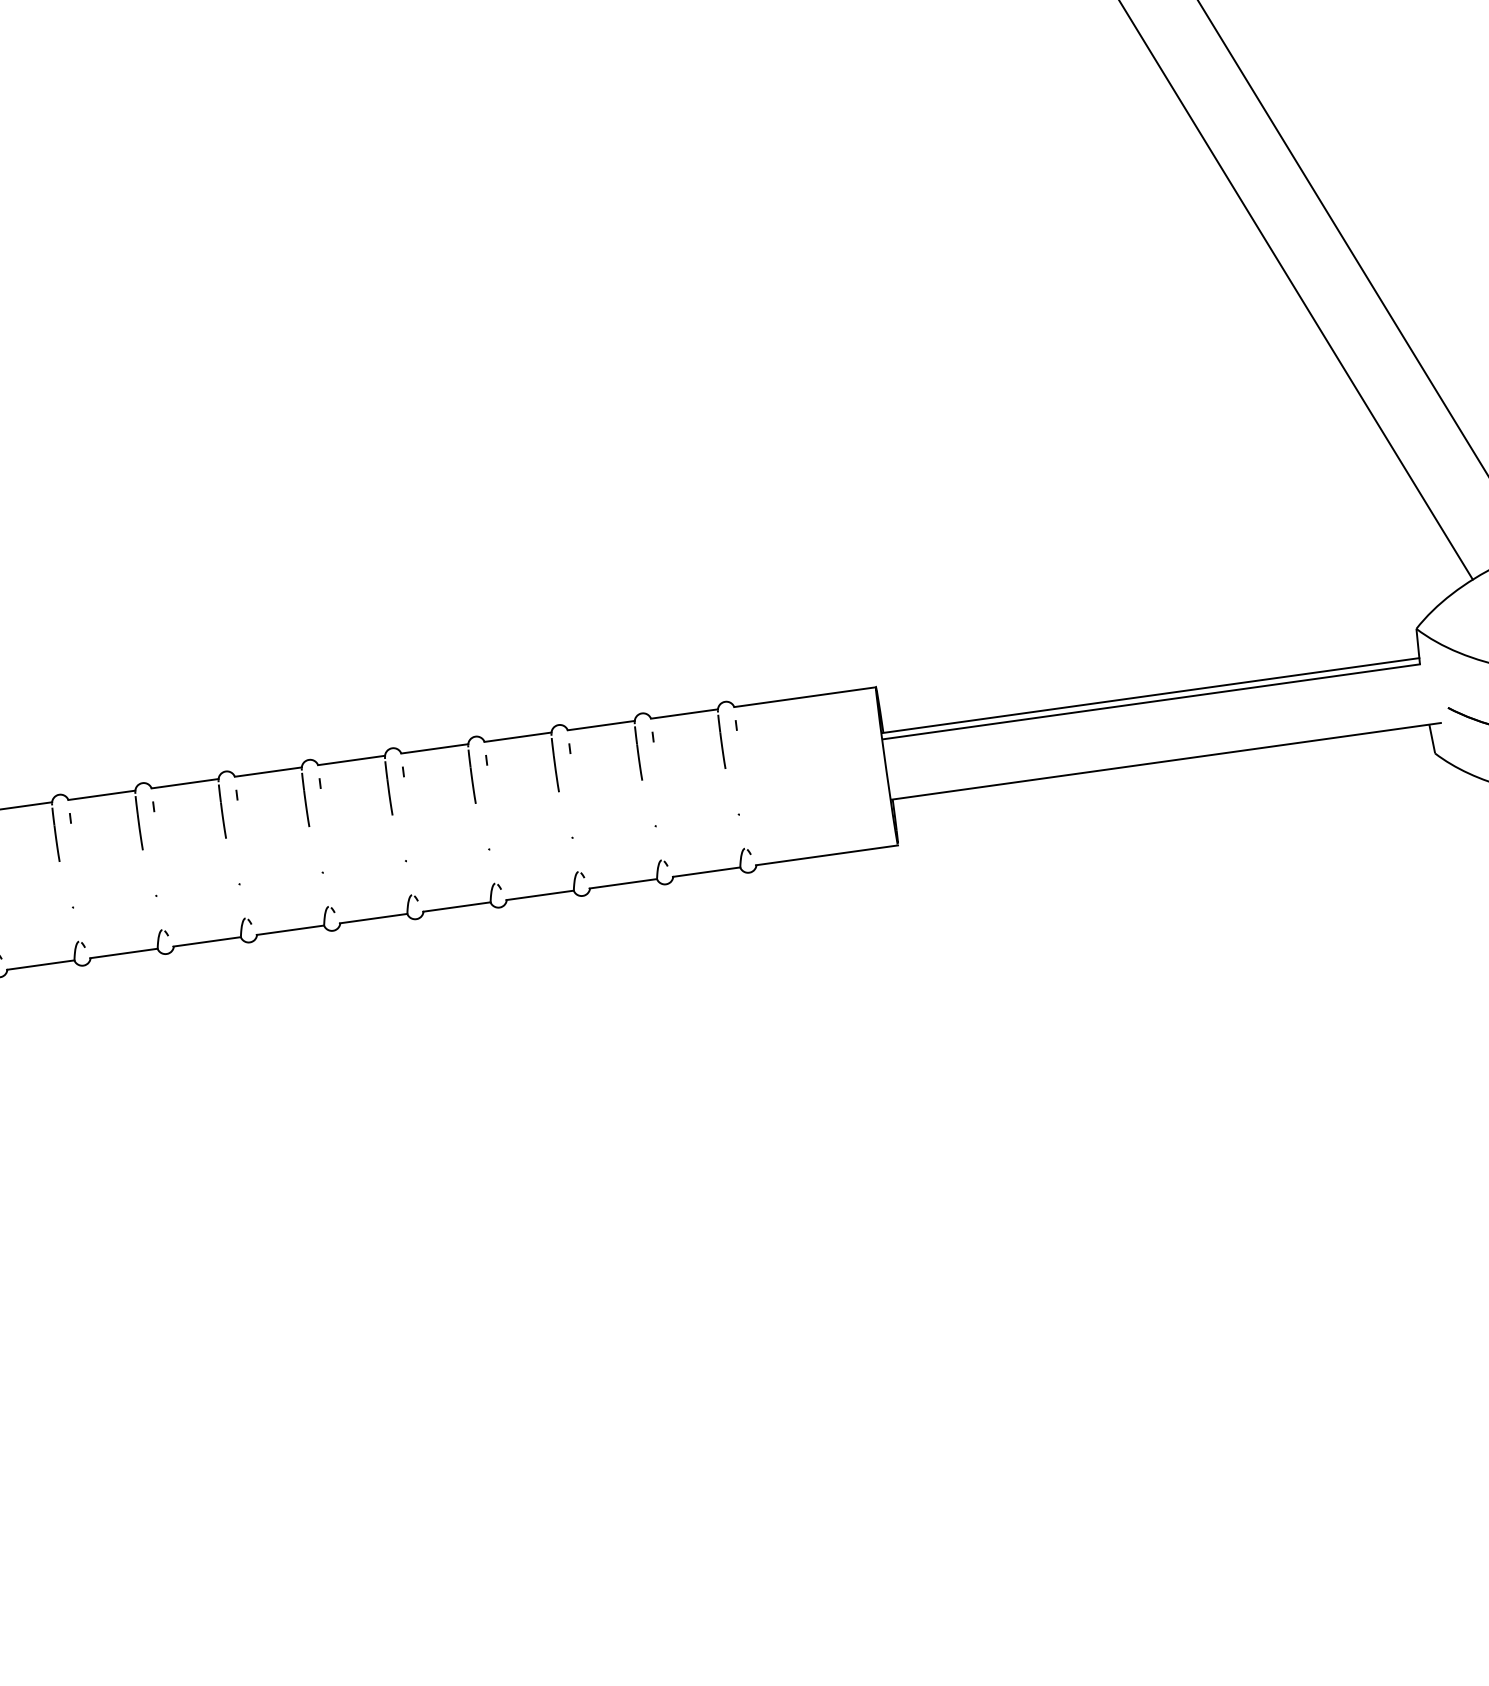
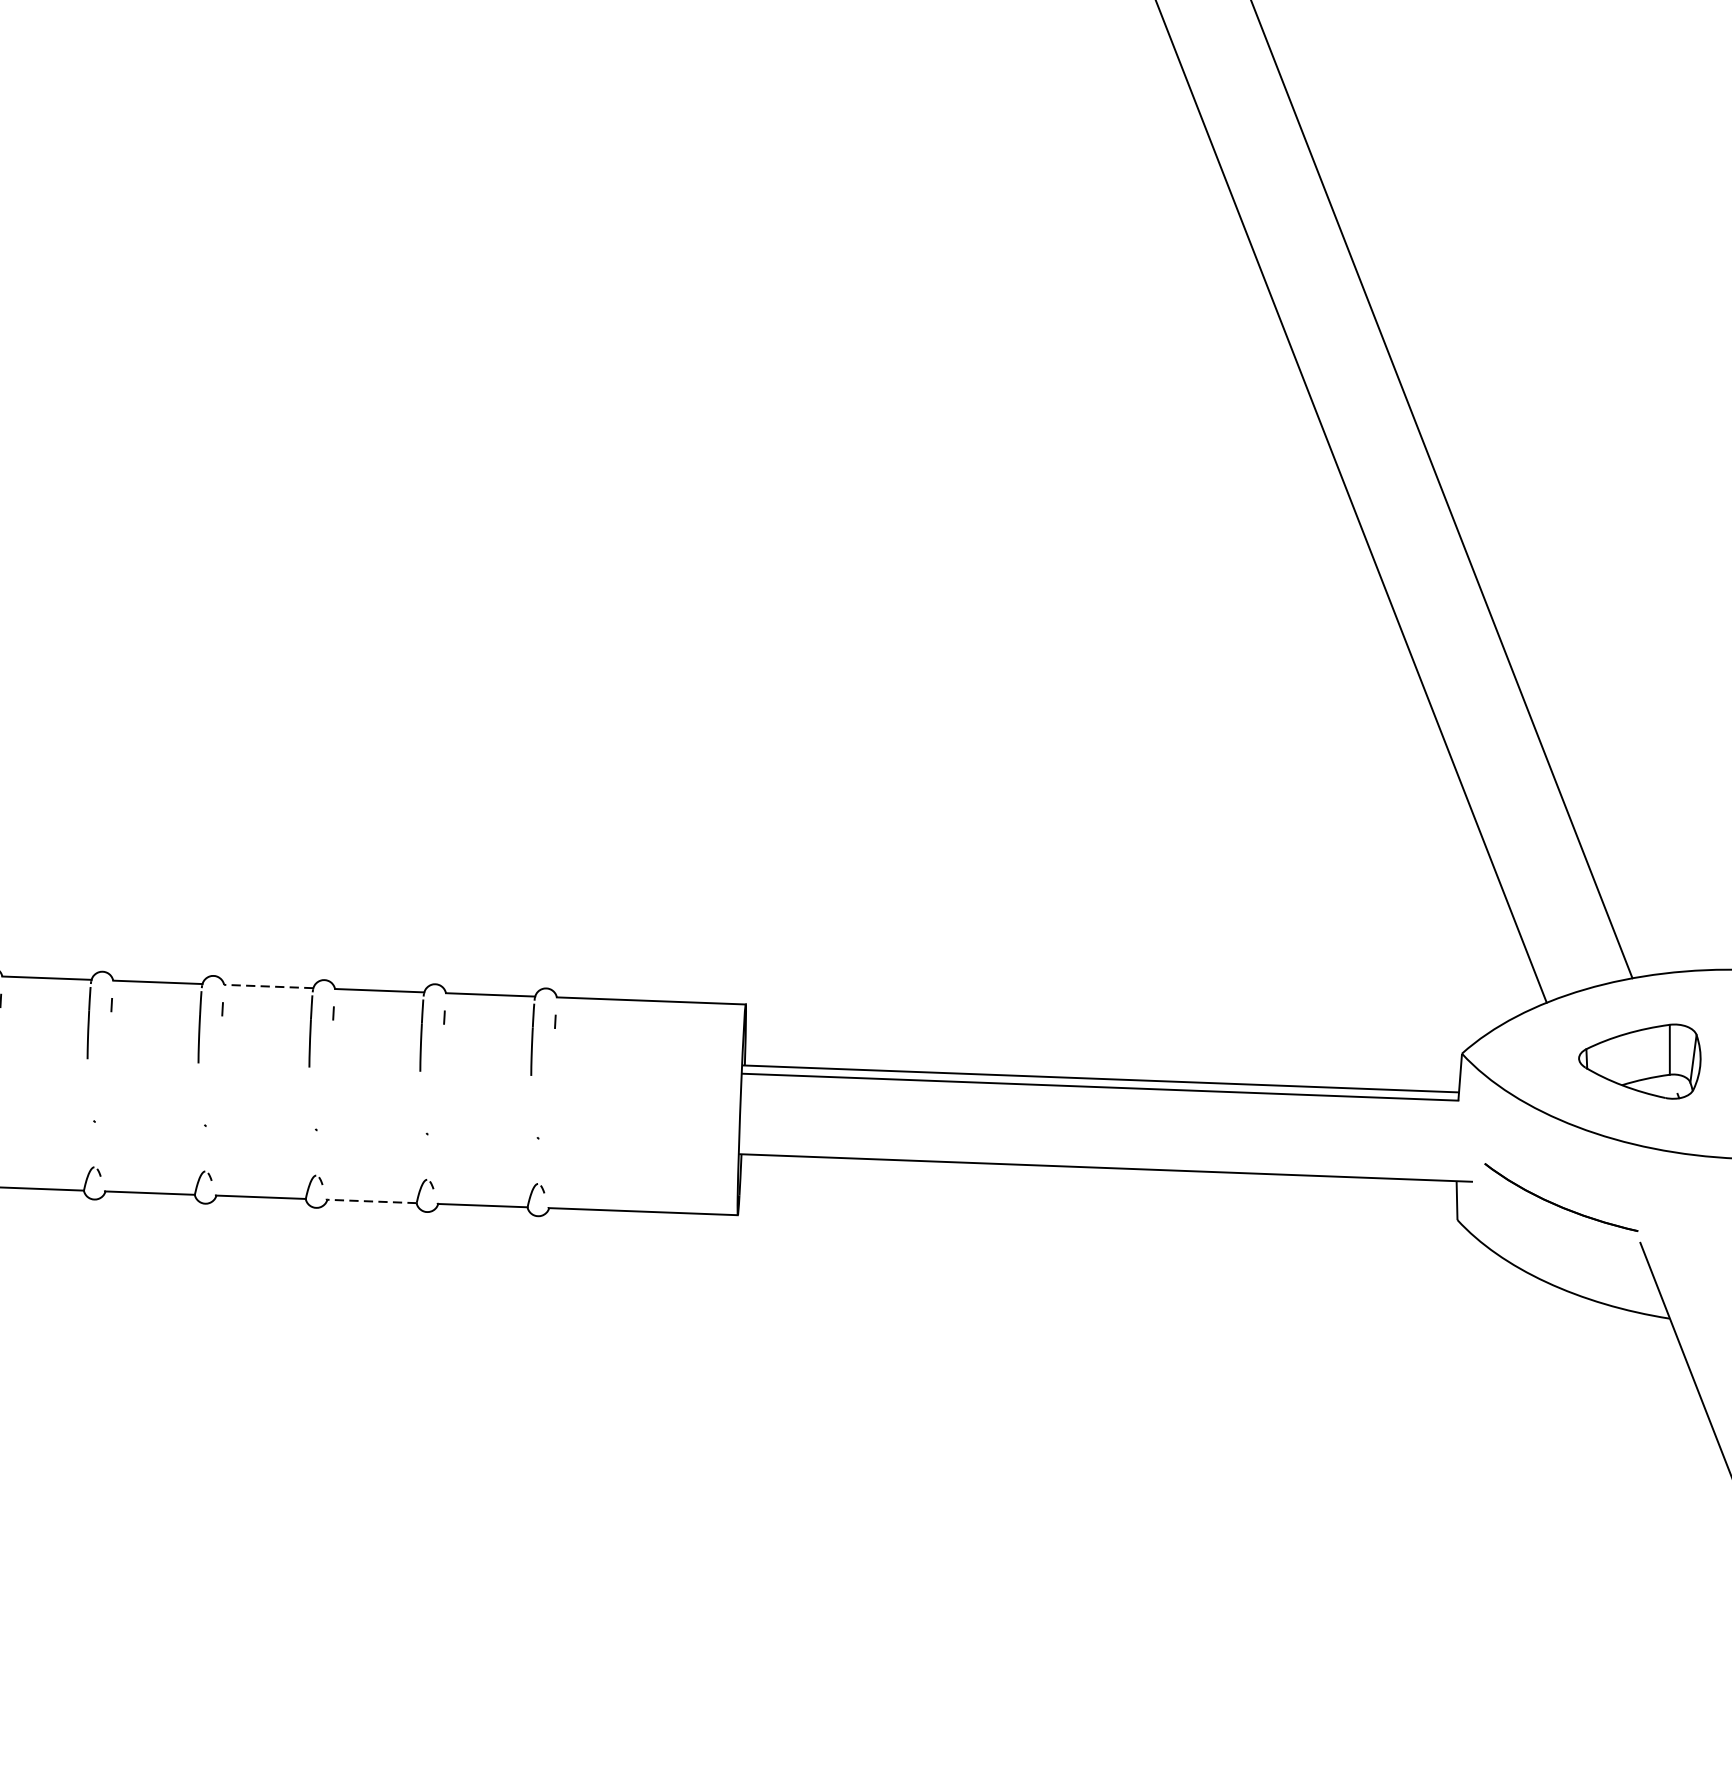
line: (518, 737) -> (269, 986), solid -> dashed
line: (623, 883) -> (372, 1201), solid -> dashed

